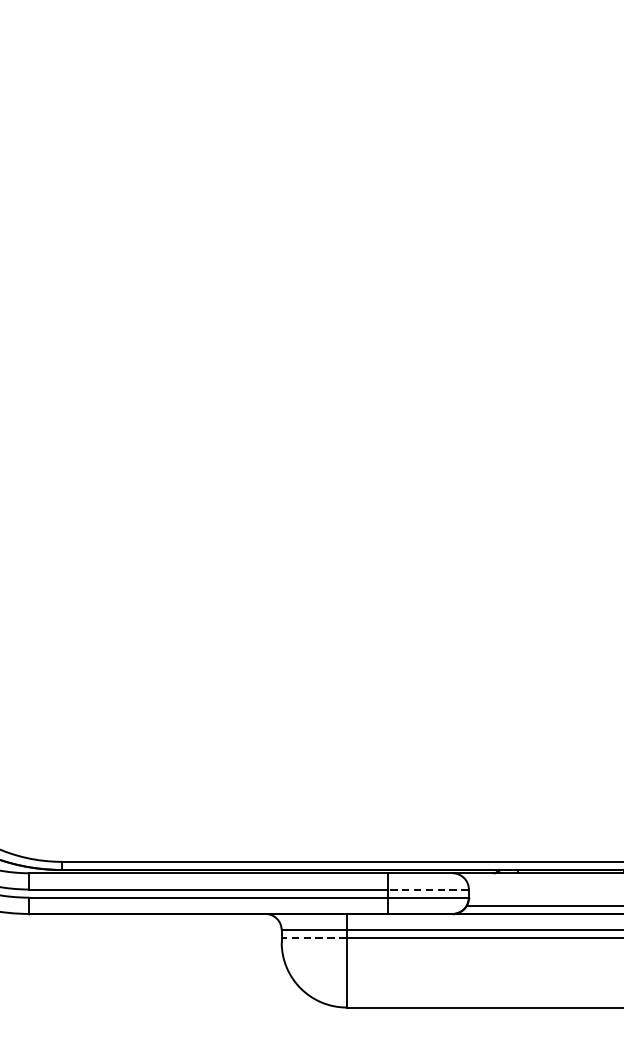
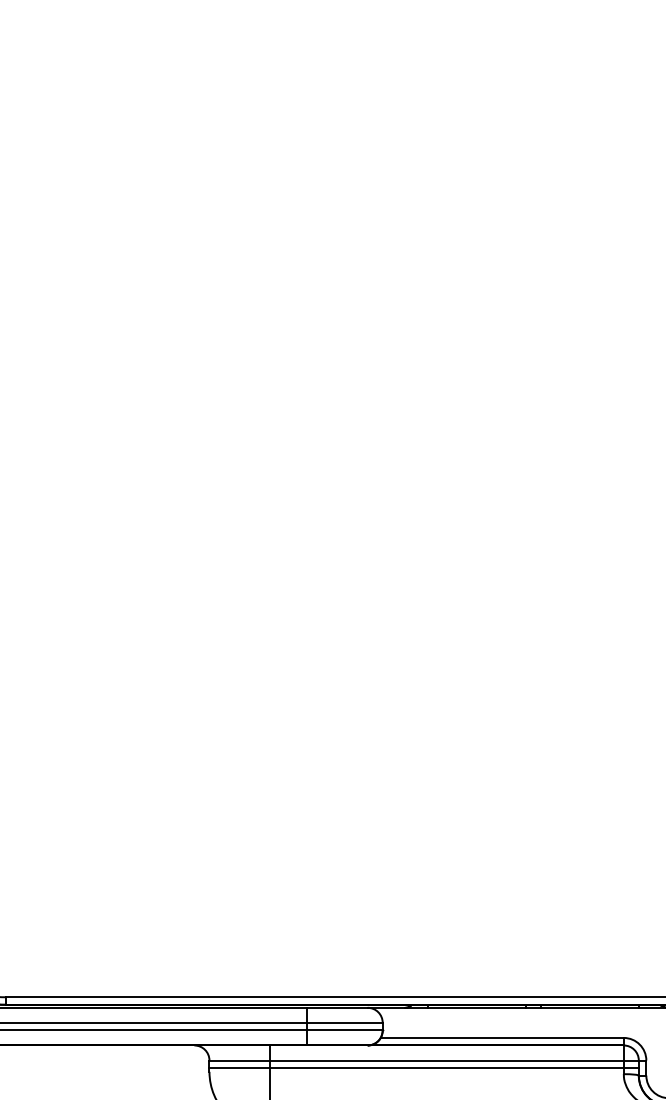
line: (428, 889) -> (345, 1022), dashed -> solid
line: (314, 938) -> (239, 1068), dashed -> solid

